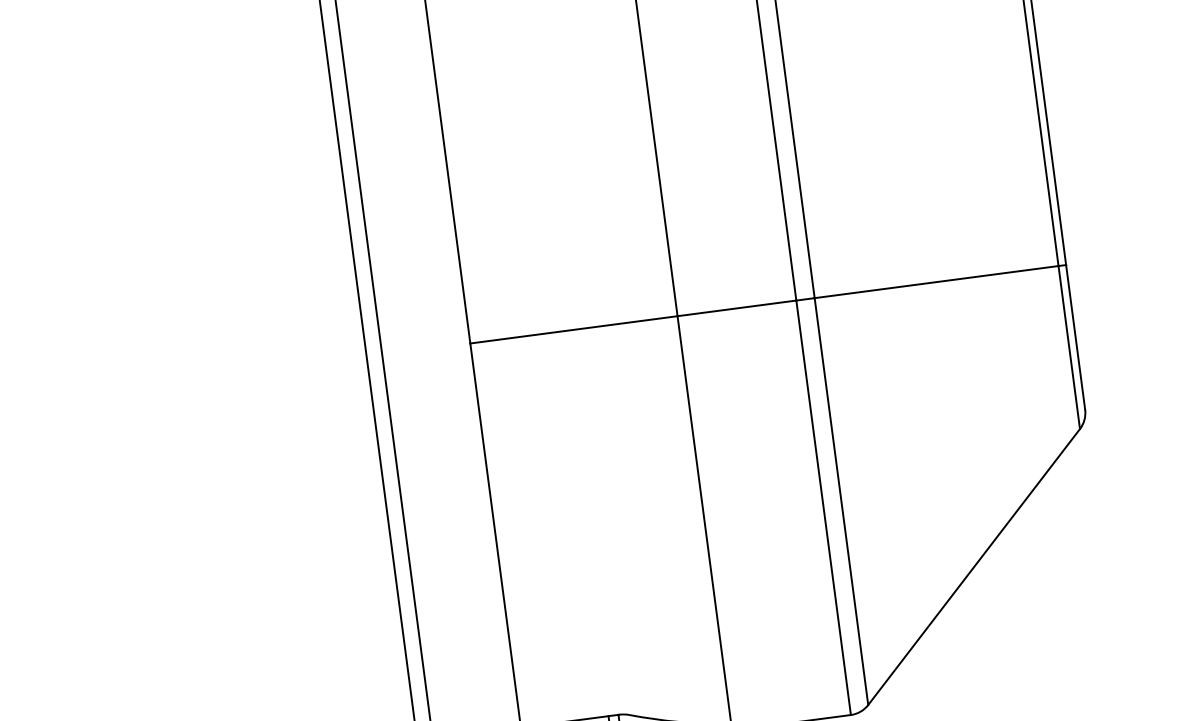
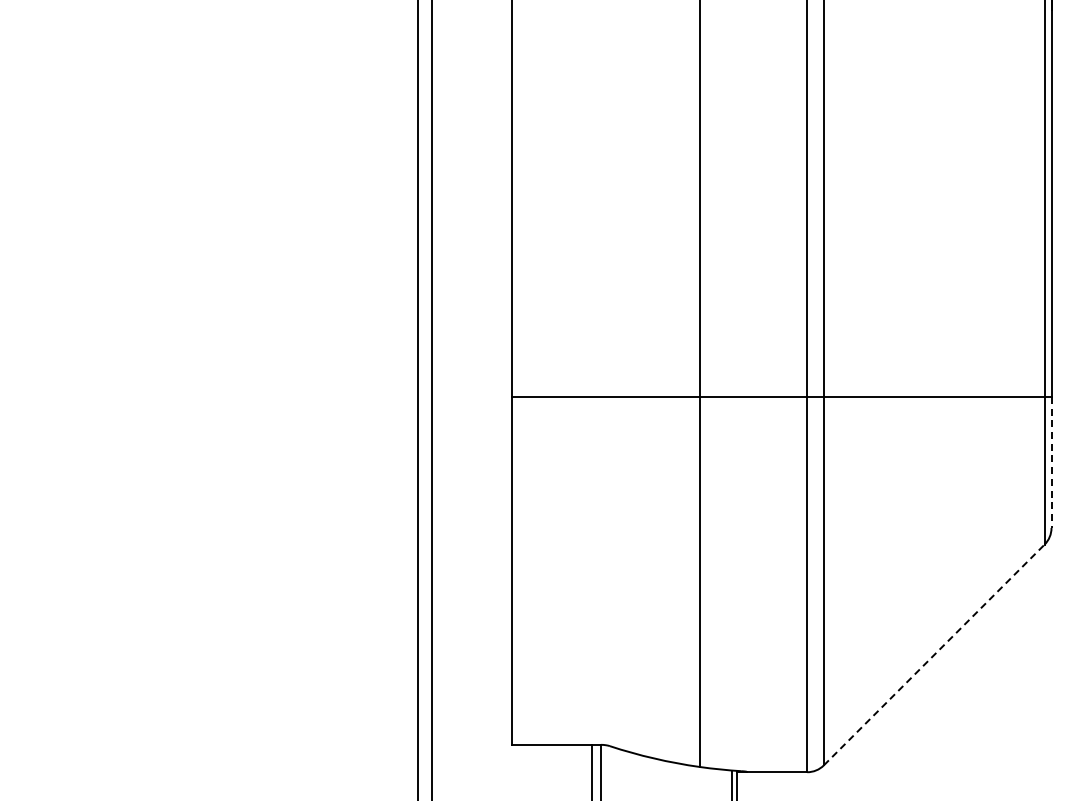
line: (1075, 338) -> (1051, 463), solid -> dashed
line: (974, 566) -> (934, 654), solid -> dashed

